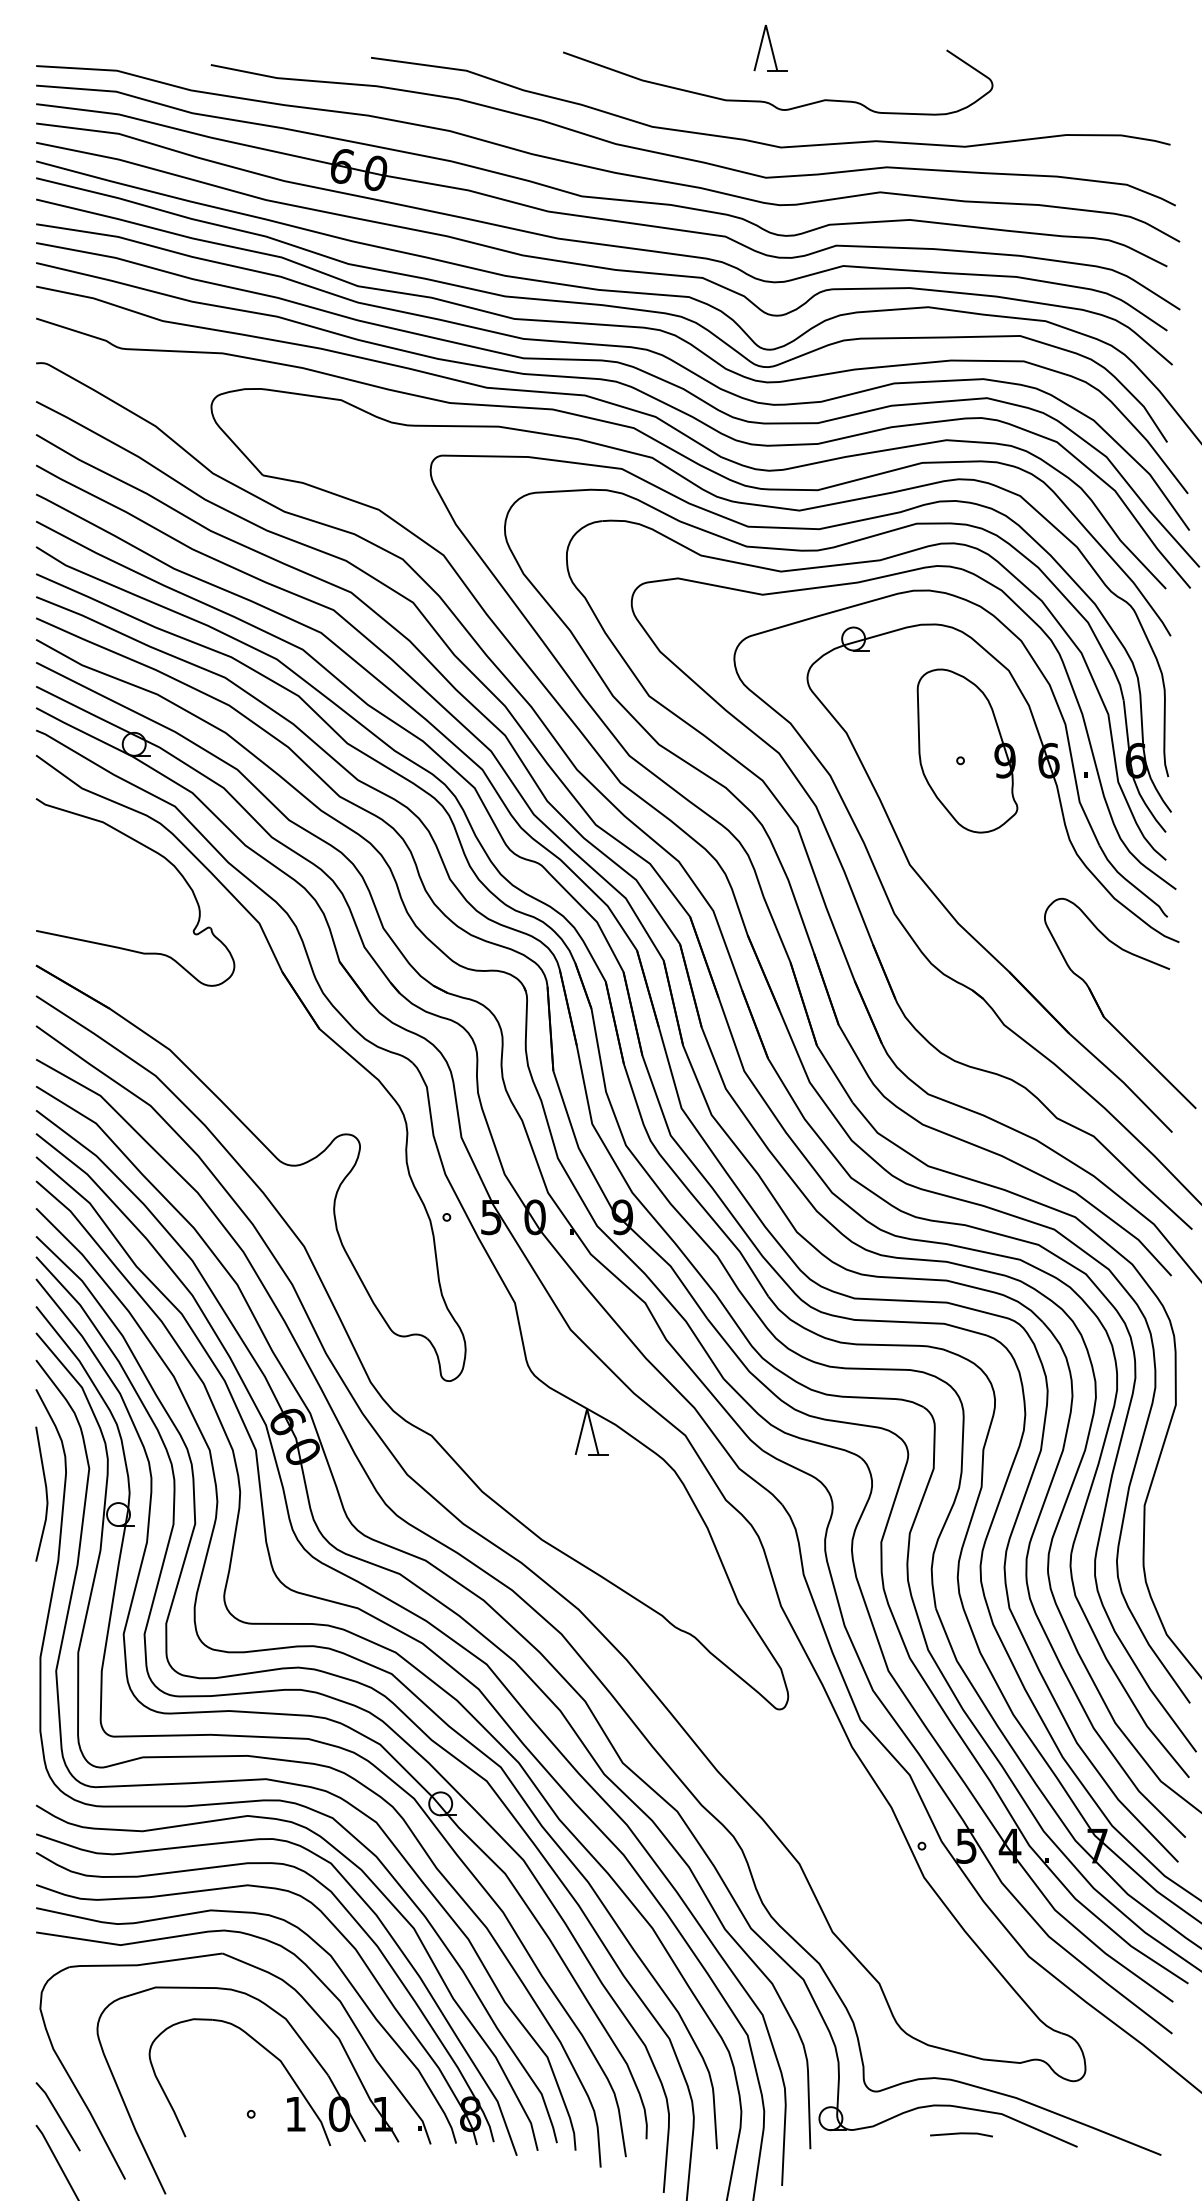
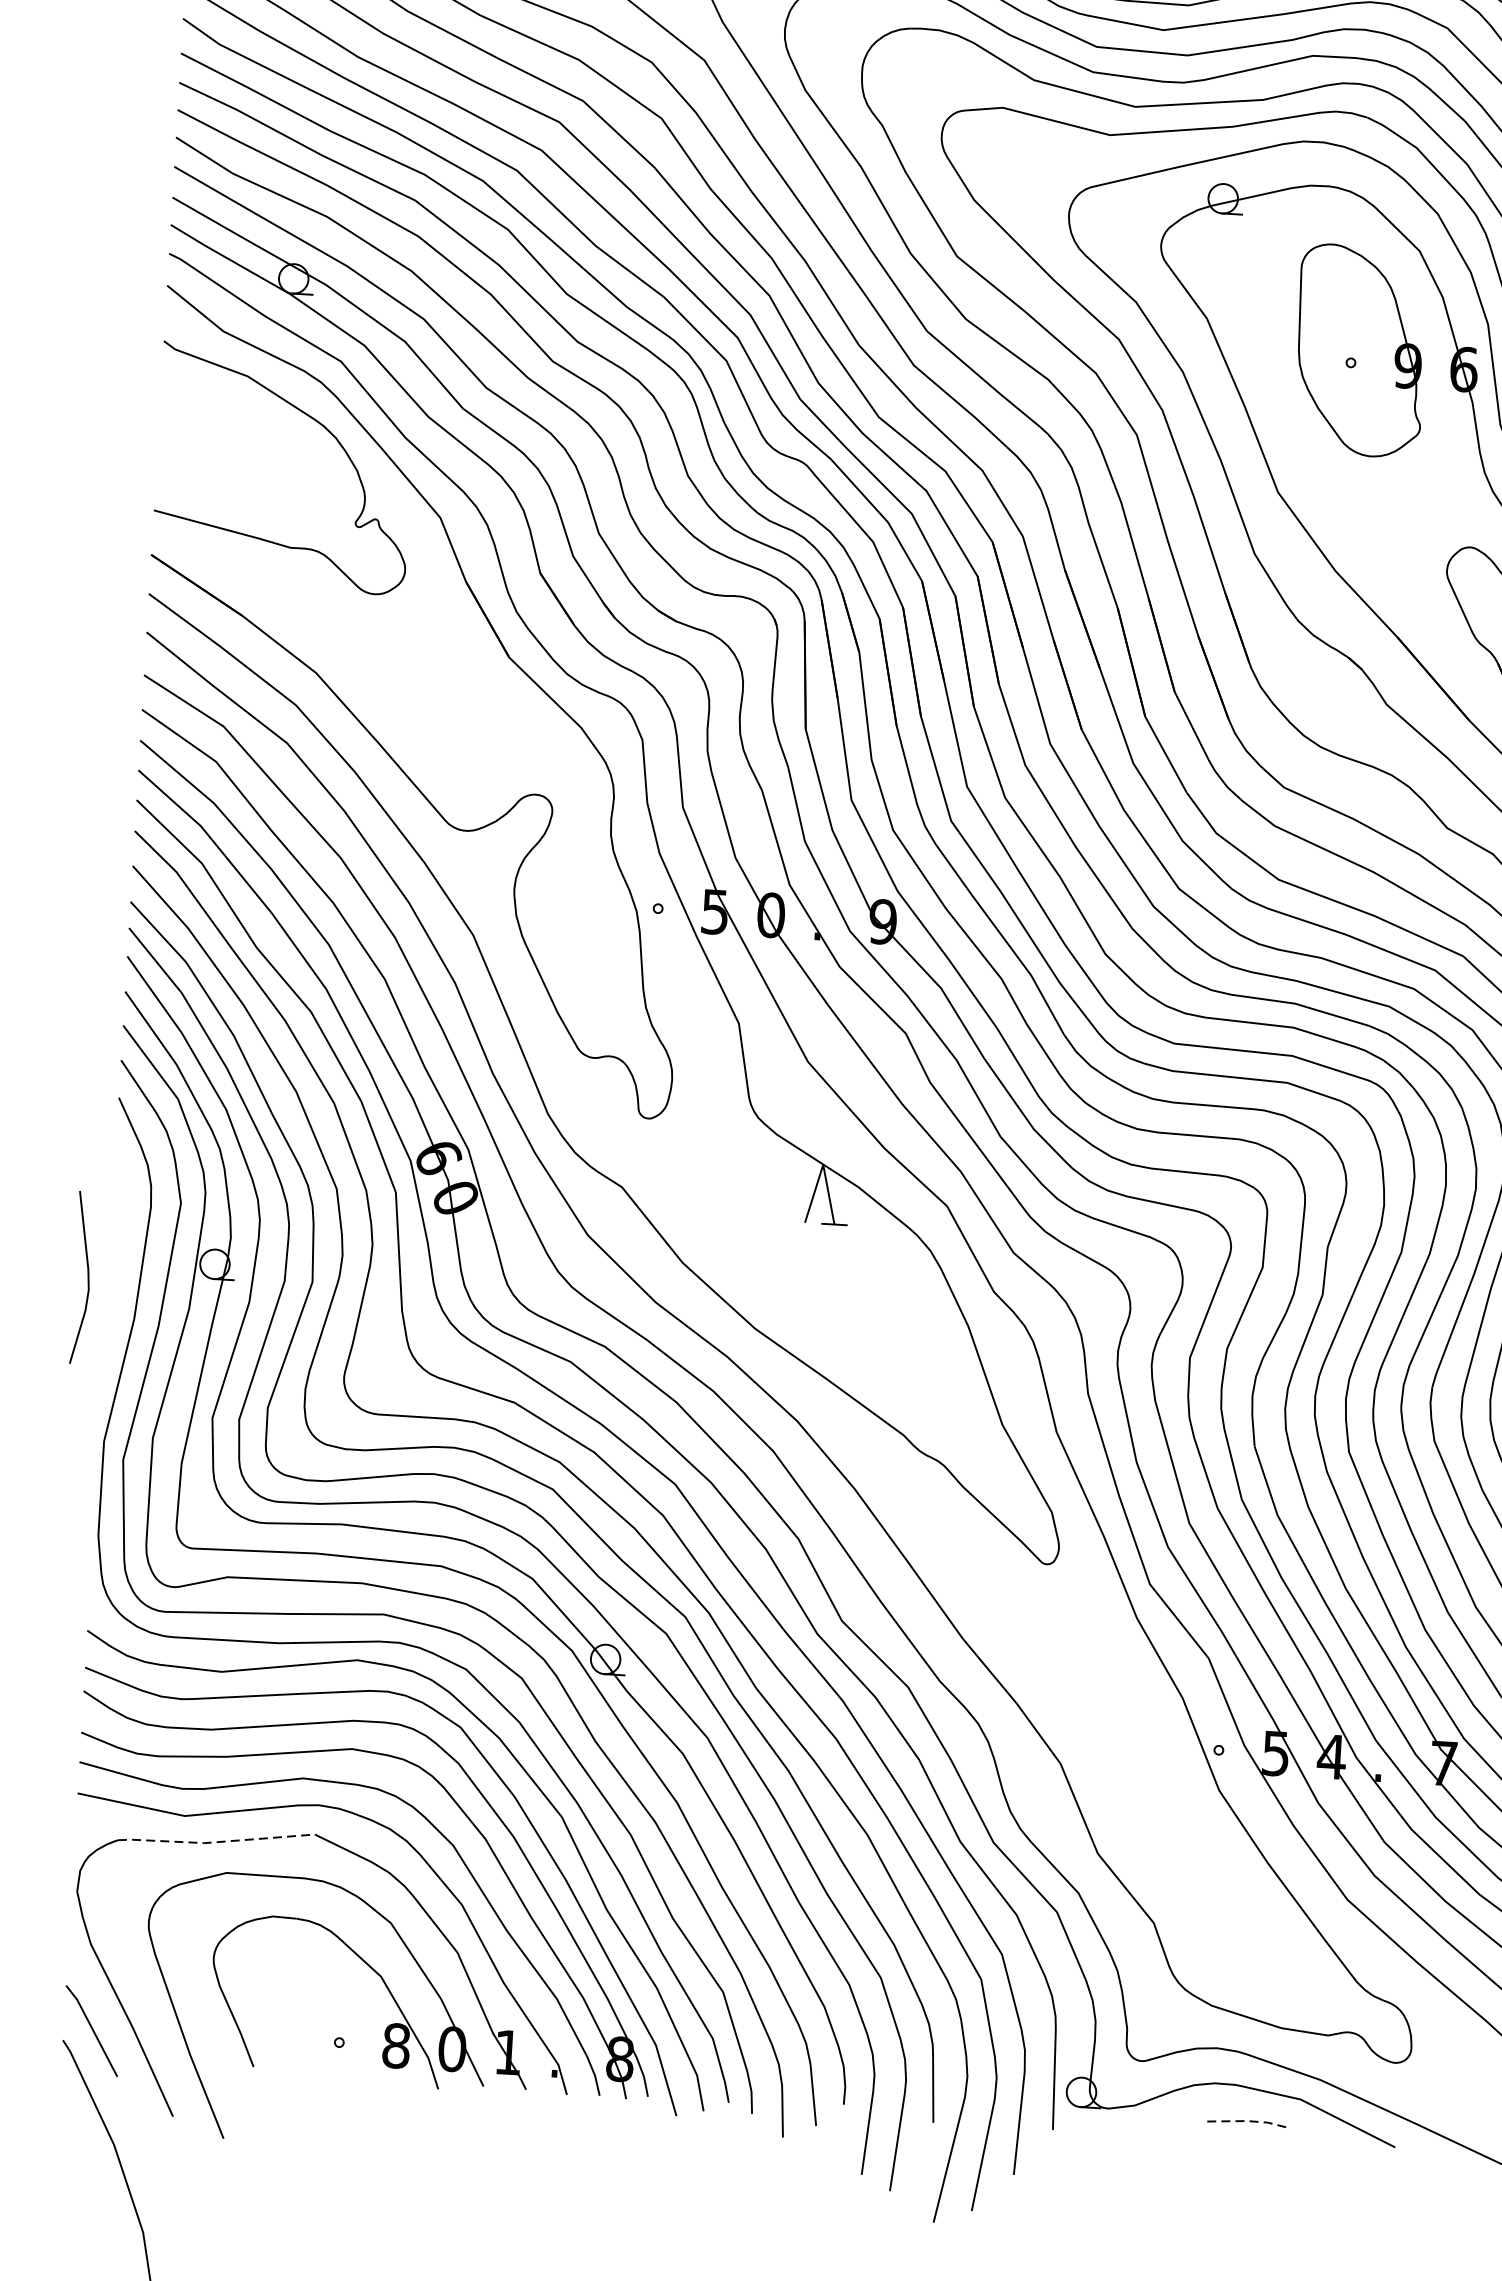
curve: (45, 1493) -> (86, 1277), moved
line: (145, 1964) -> (215, 1842), solid -> dashed
text: (295, 2114) -> (396, 2046), 1 -> 8
line: (962, 2133) -> (1248, 2121), solid -> dashed

